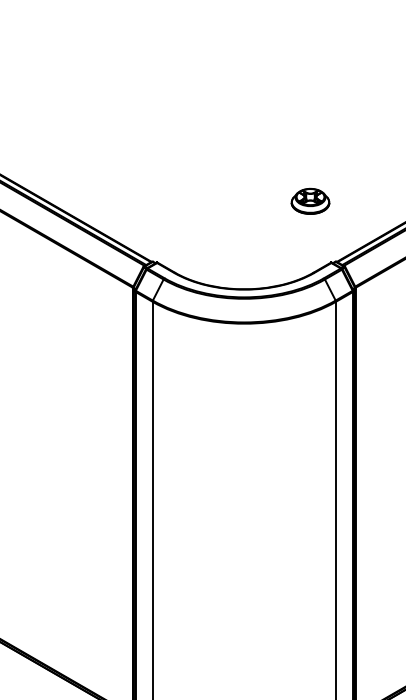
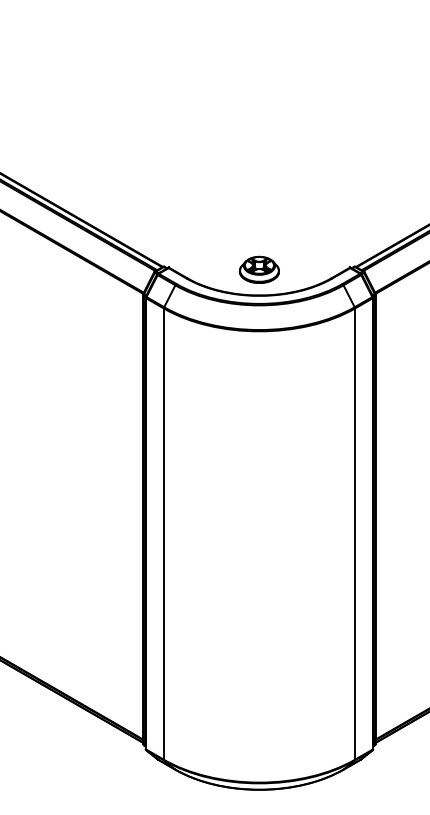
part: (309, 201) -> (258, 269), moved

